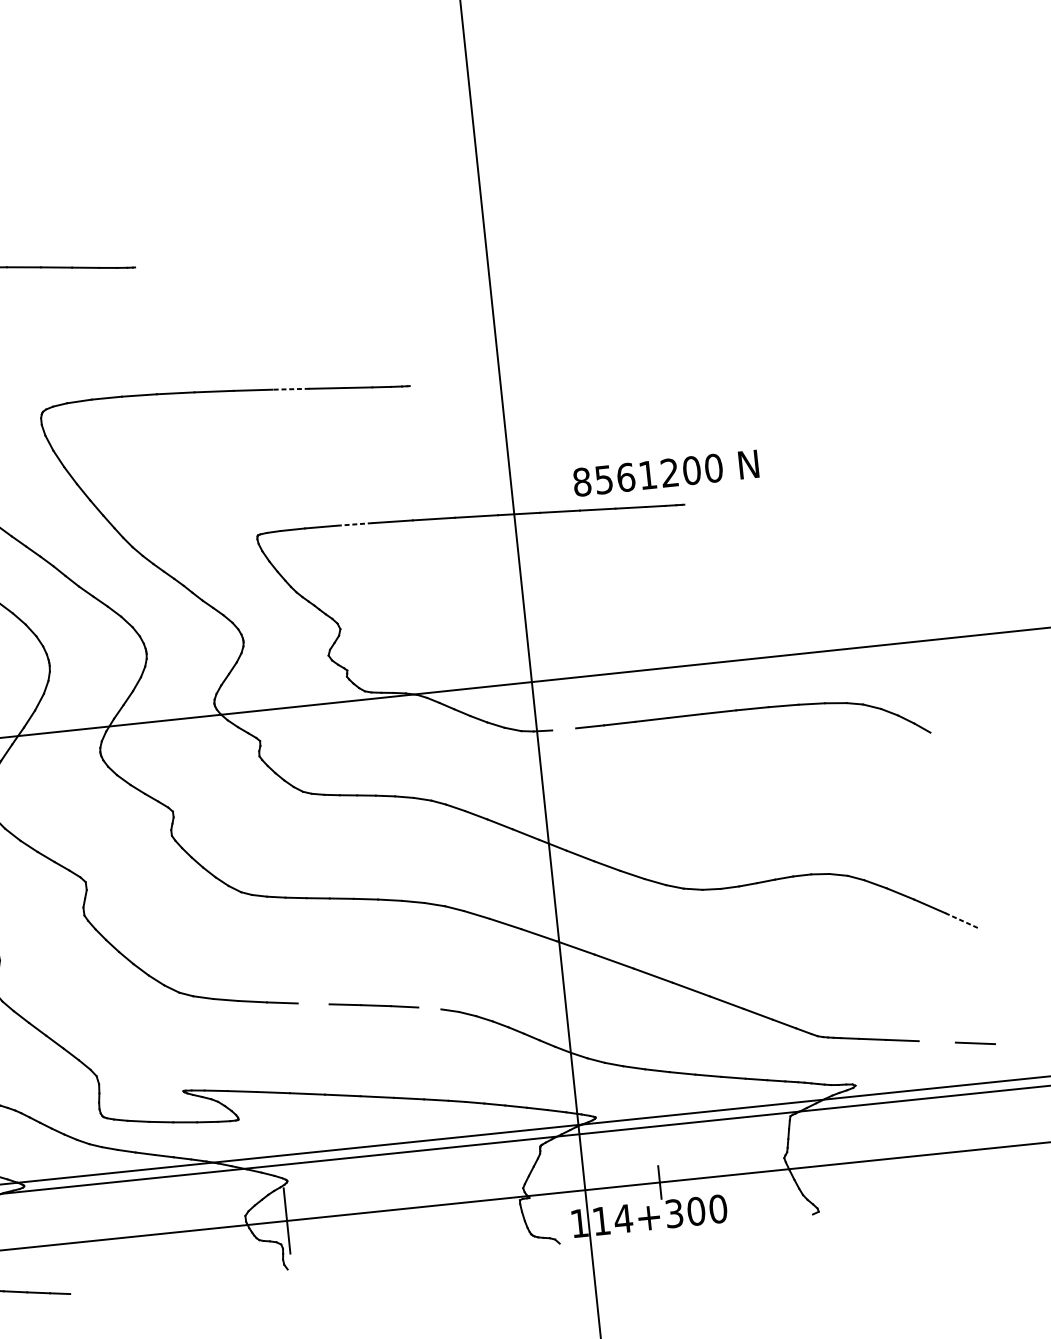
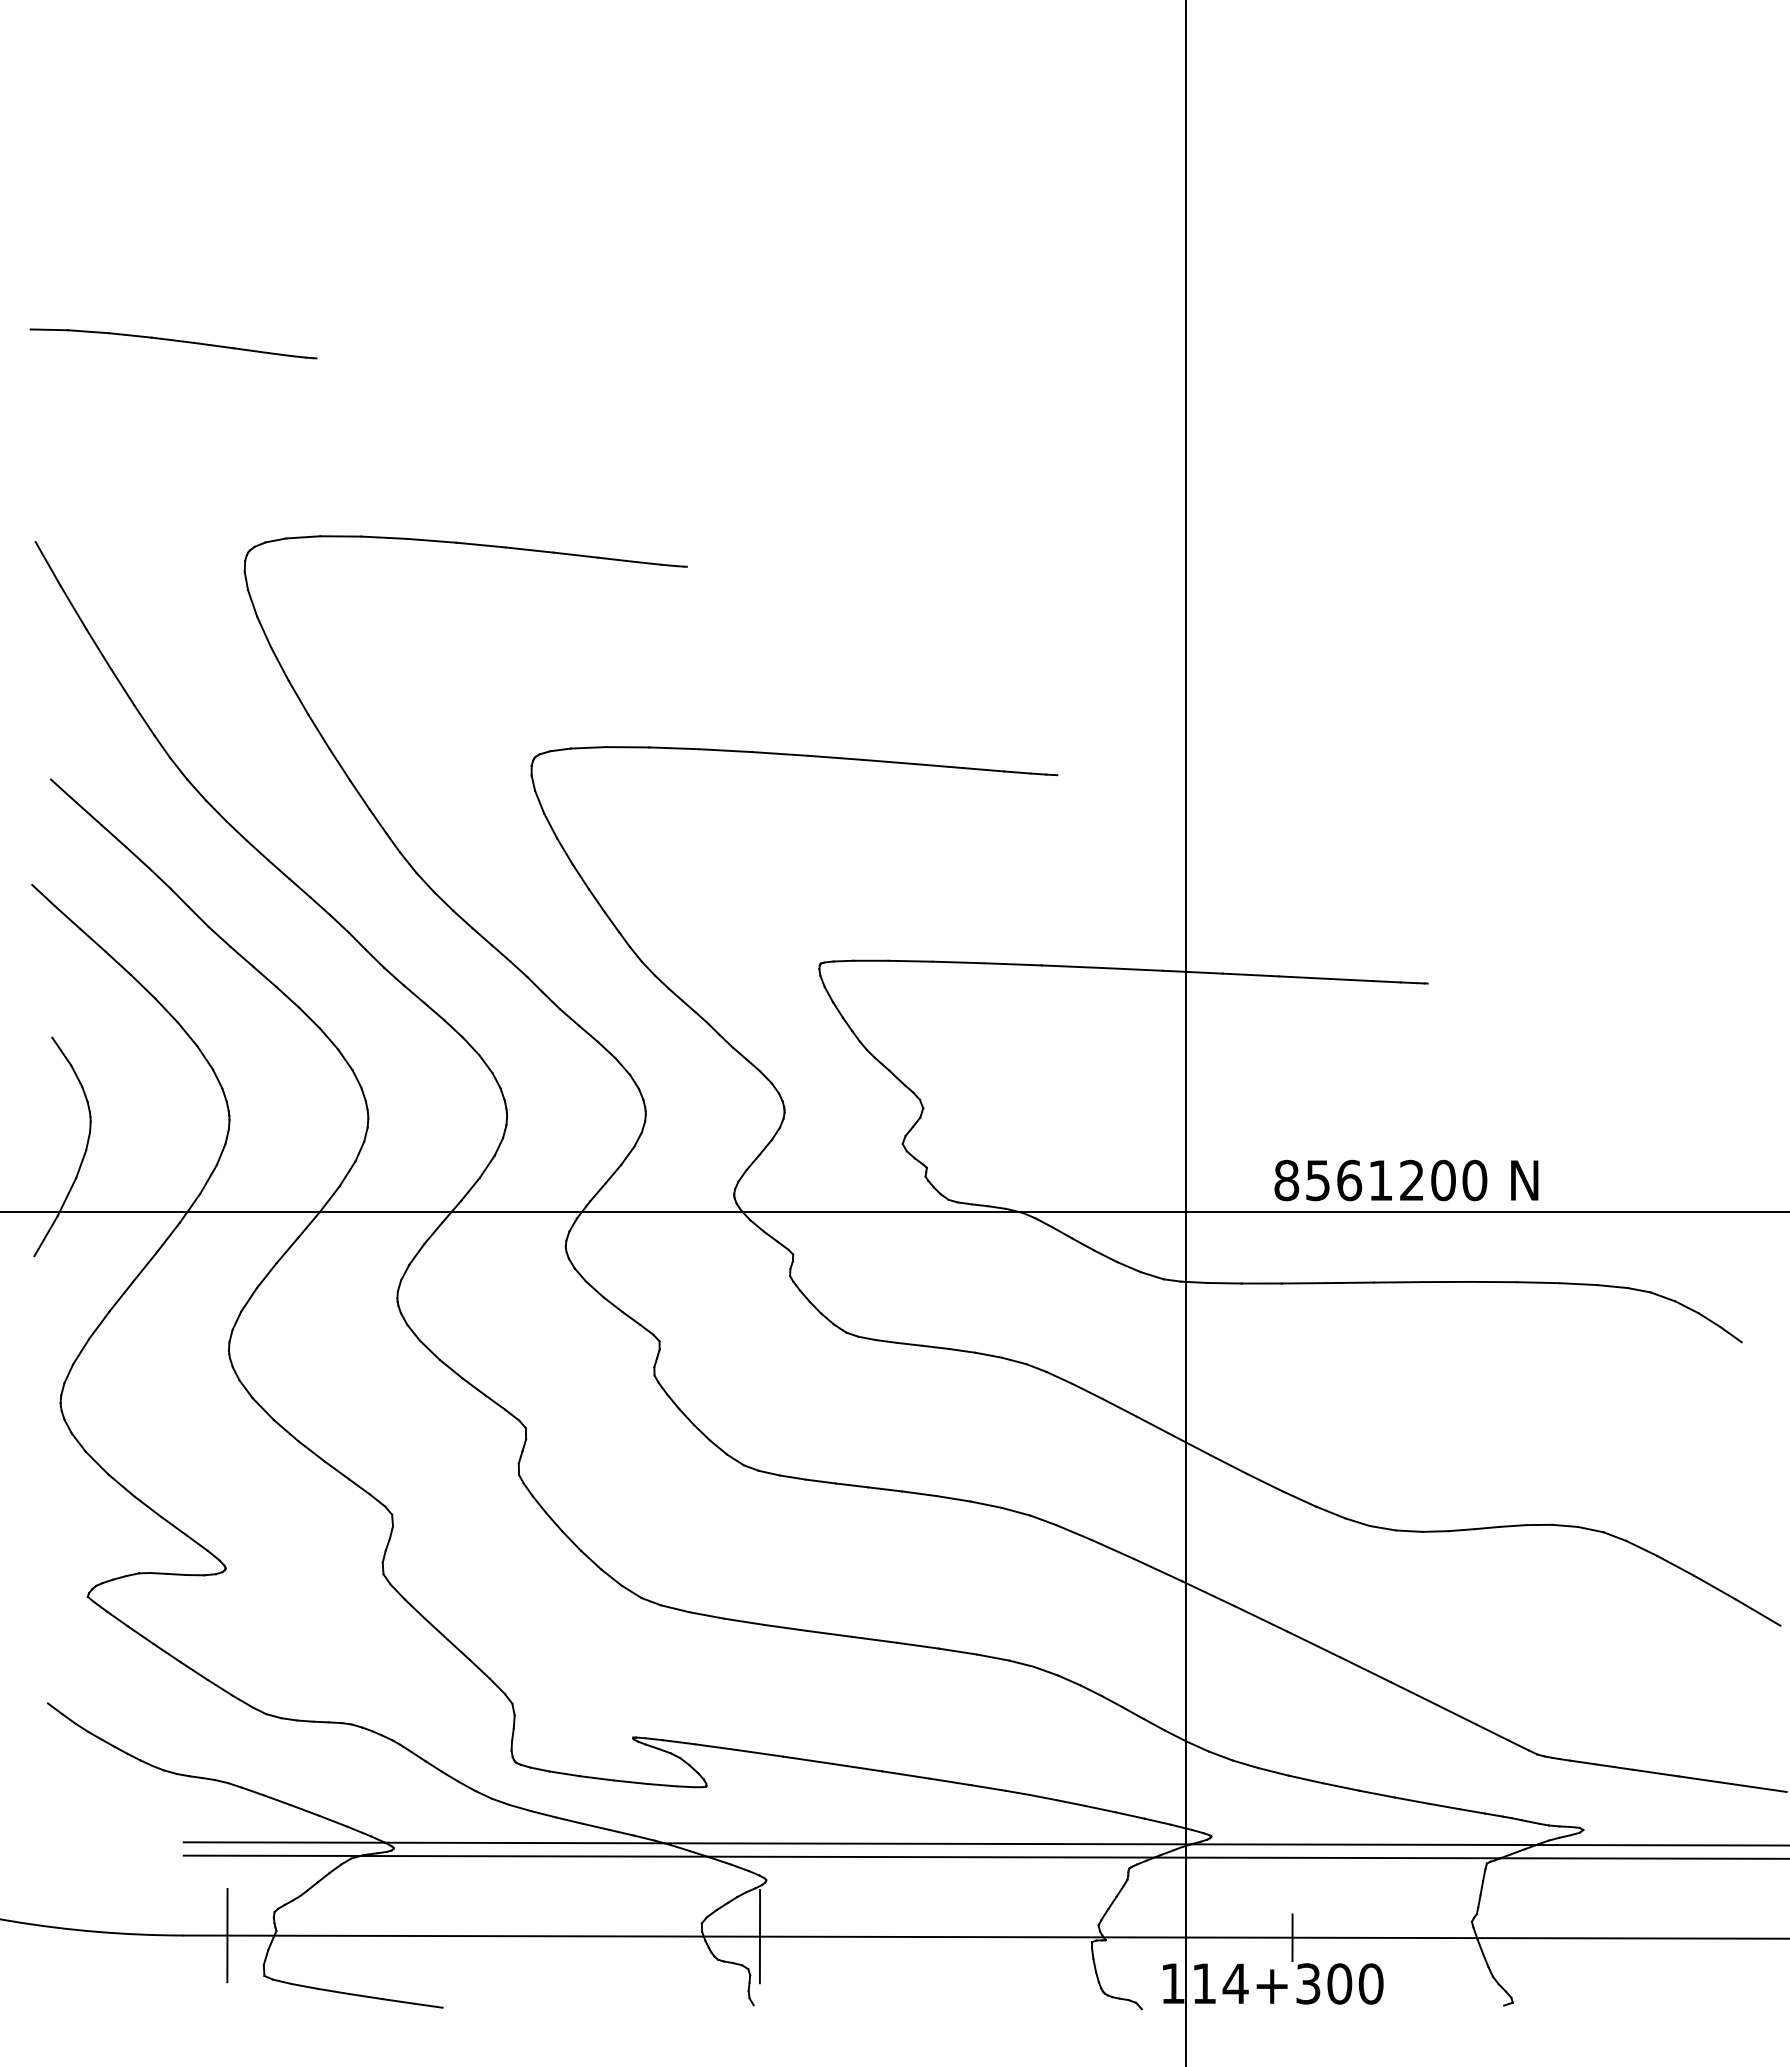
line: (290, 388) -> (888, 761), dashed -> solid
text: (665, 473) -> (1406, 1180), moved
line: (354, 524) -> (958, 962), dashed -> solid
line: (564, 728) -> (1224, 1282), added
line: (962, 920) -> (1758, 1612), dashed -> solid
line: (313, 1003) -> (829, 1633), added
line: (429, 1008) -> (993, 1657), added
line: (937, 1042) -> (1705, 1780), added

